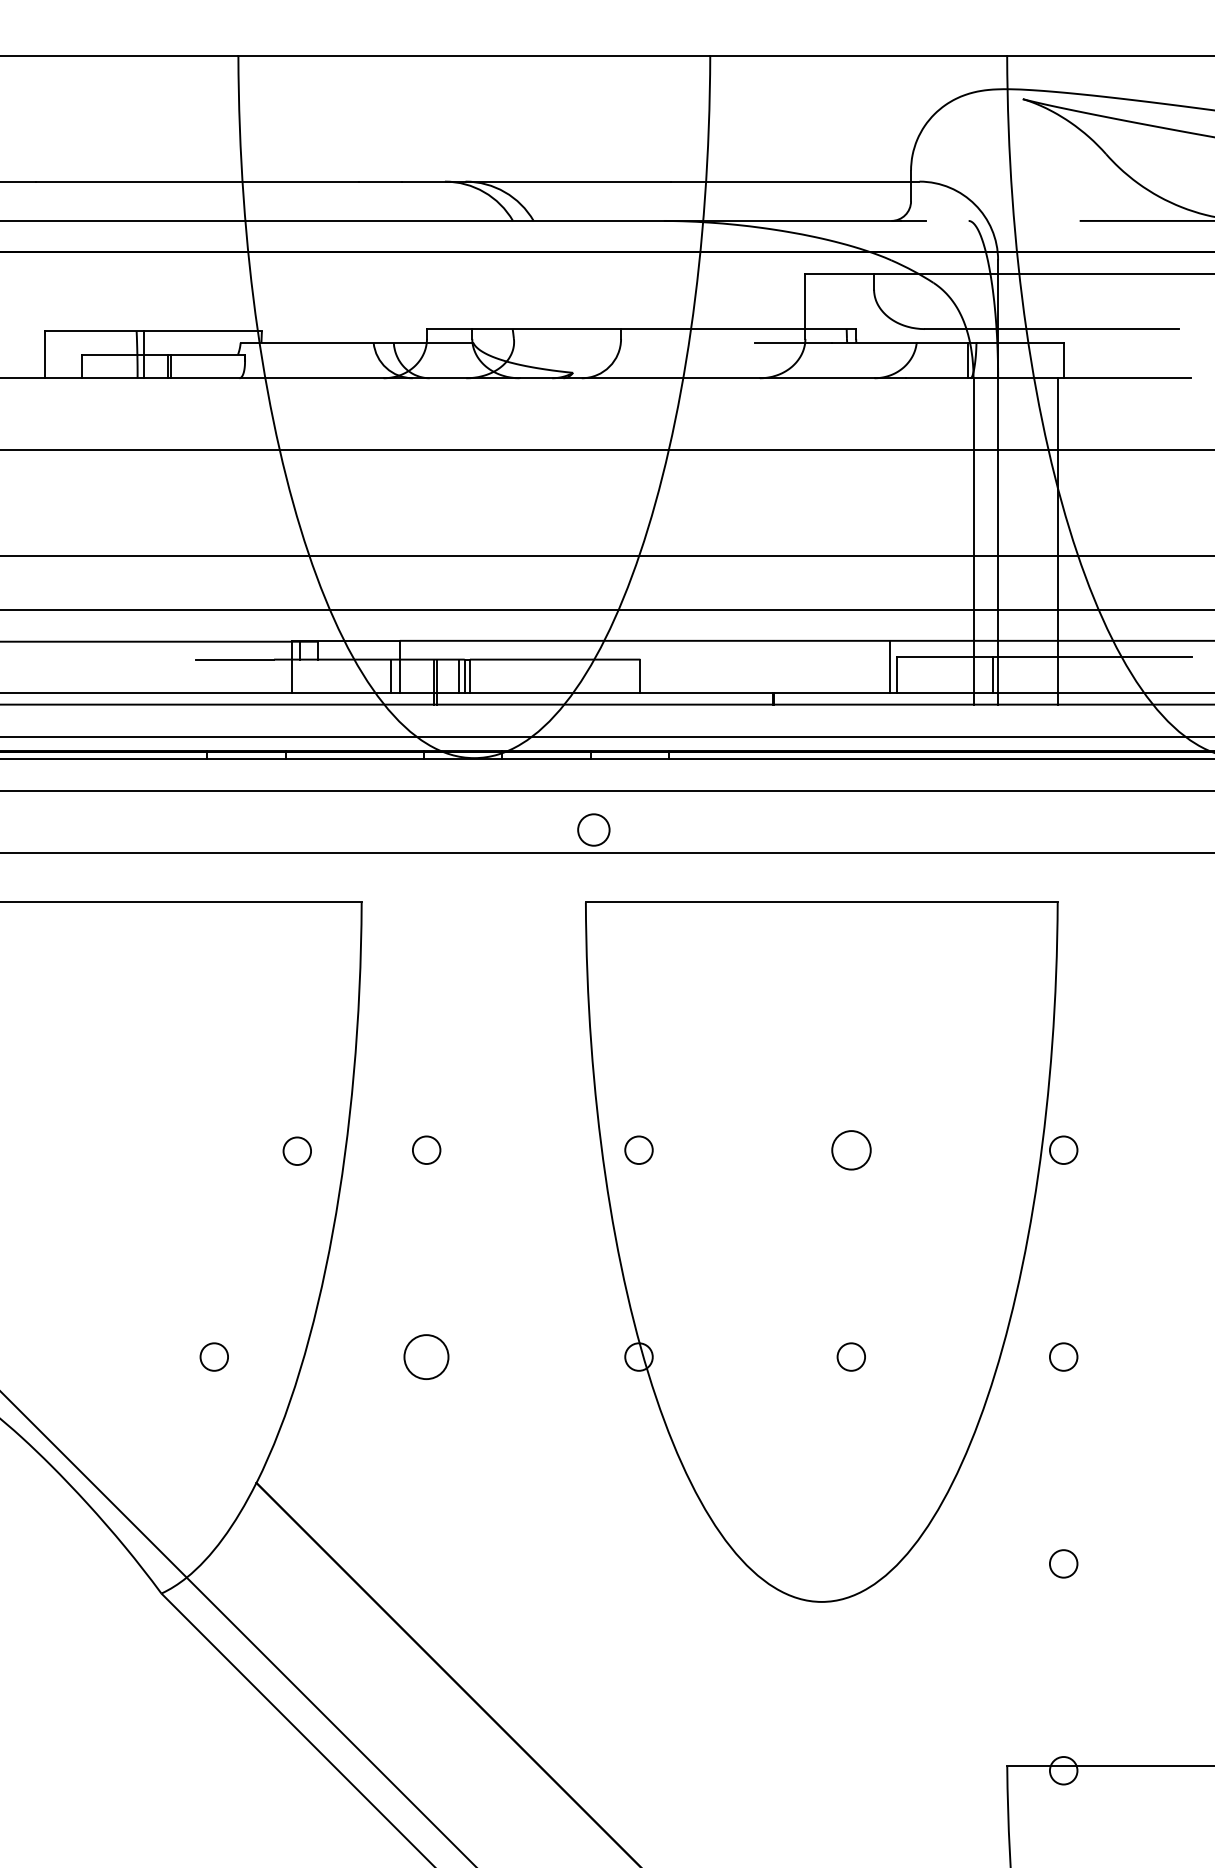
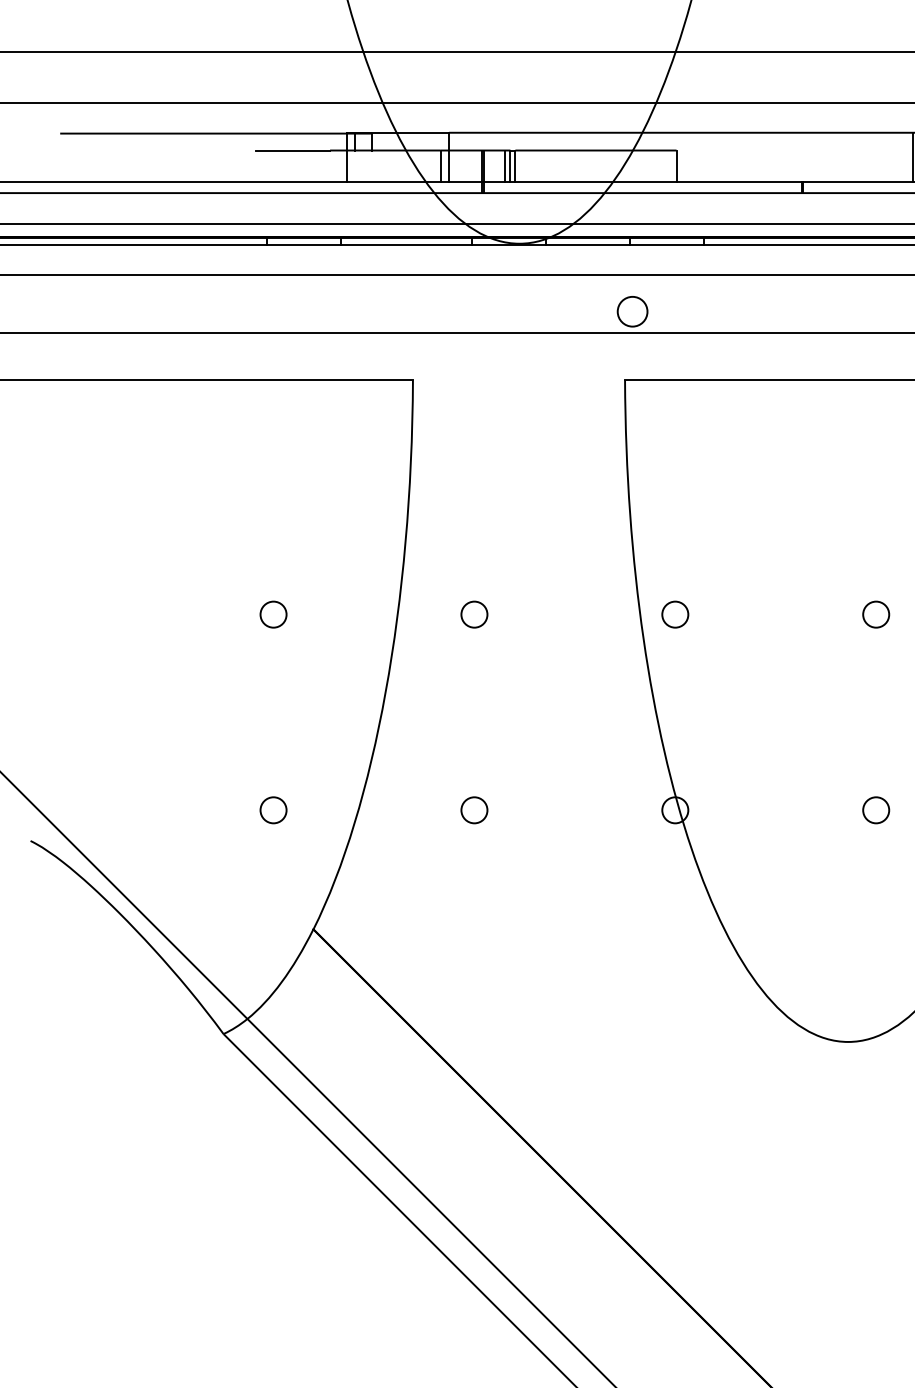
circle: (850, 1149) -> (875, 613), size x0.71
circle: (296, 1150) -> (272, 613), moved
circle: (426, 1356) -> (474, 809), size x0.62

